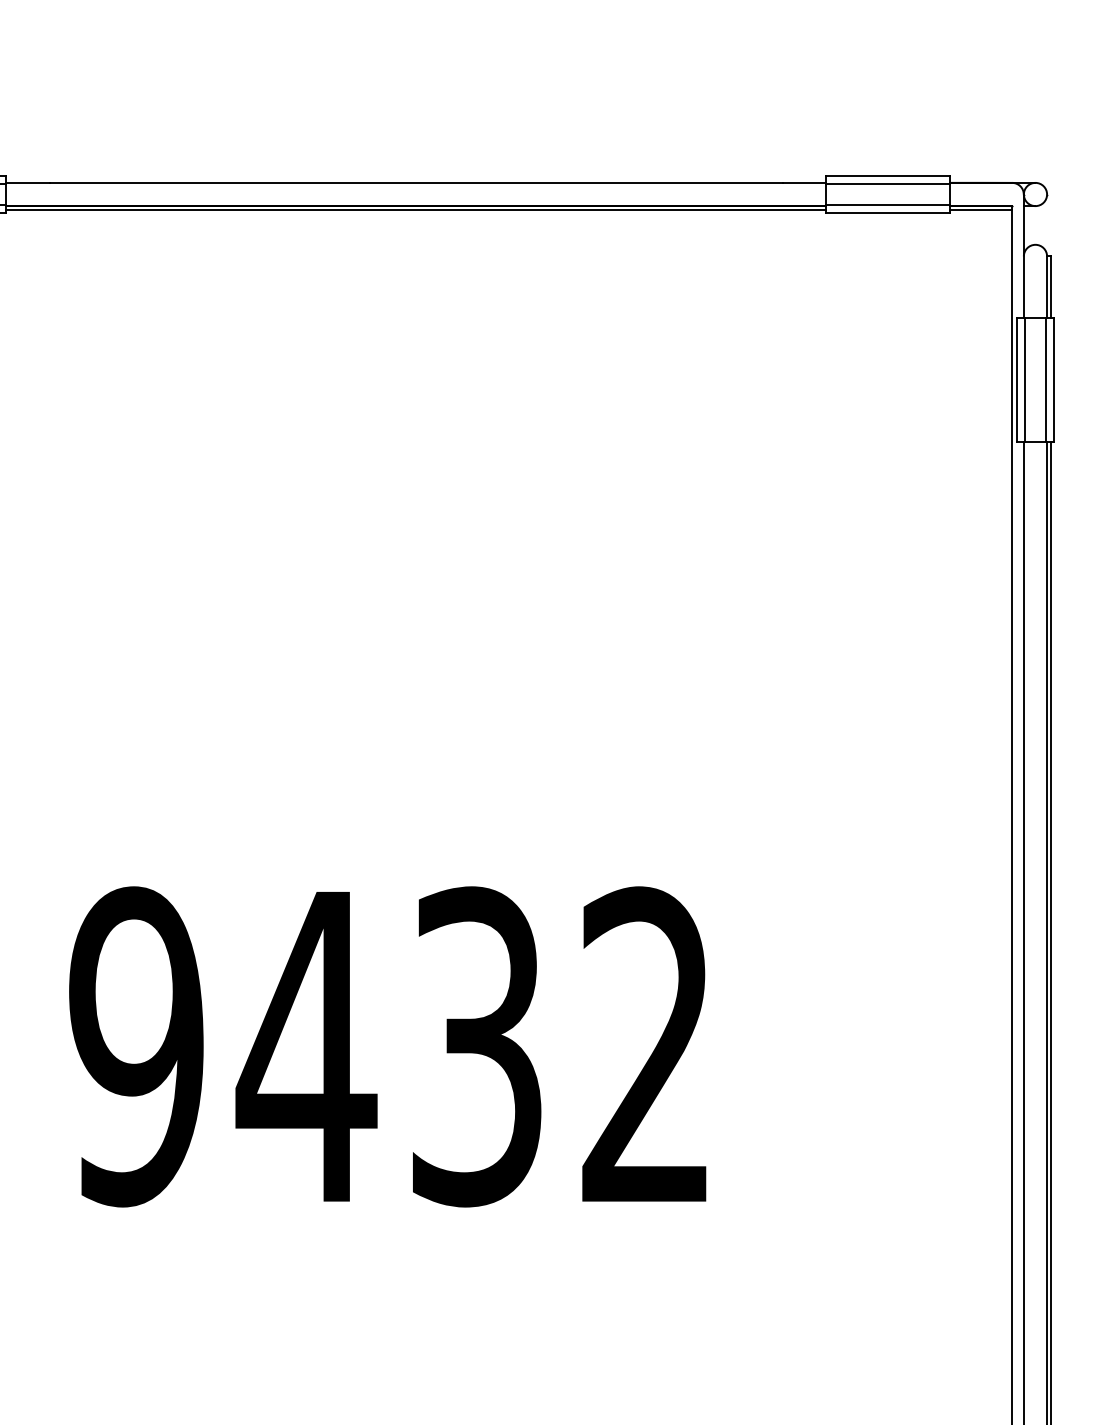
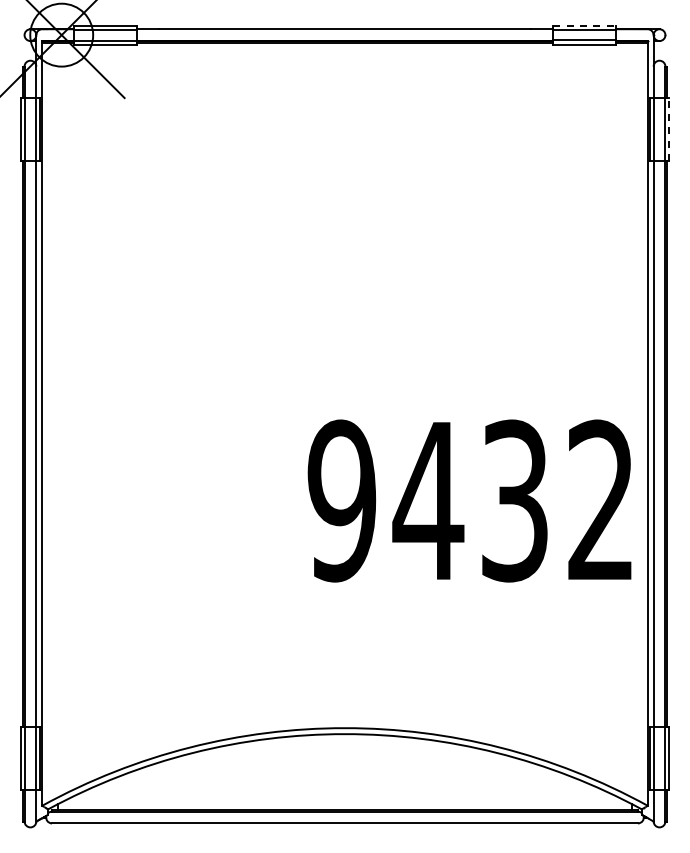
line: (889, 175) -> (585, 25), solid -> dashed
line: (1055, 380) -> (669, 129), solid -> dashed
text: (387, 1045) -> (469, 500), moved

